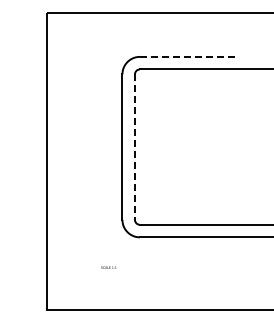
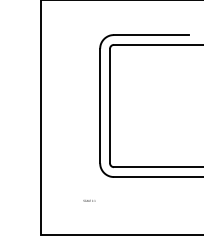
line: (187, 56) -> (151, 34), dashed -> solid
line: (134, 147) -> (109, 106), dashed -> solid

